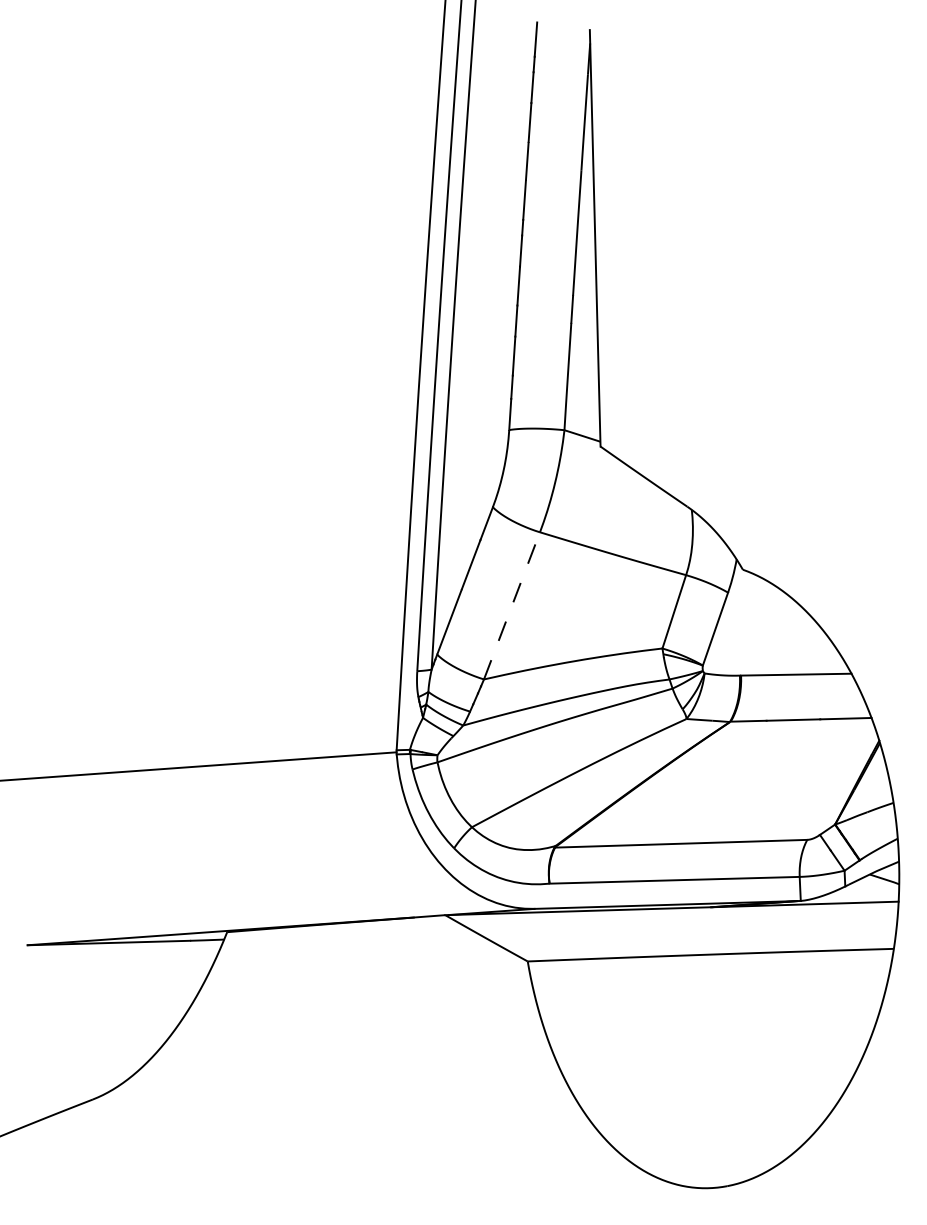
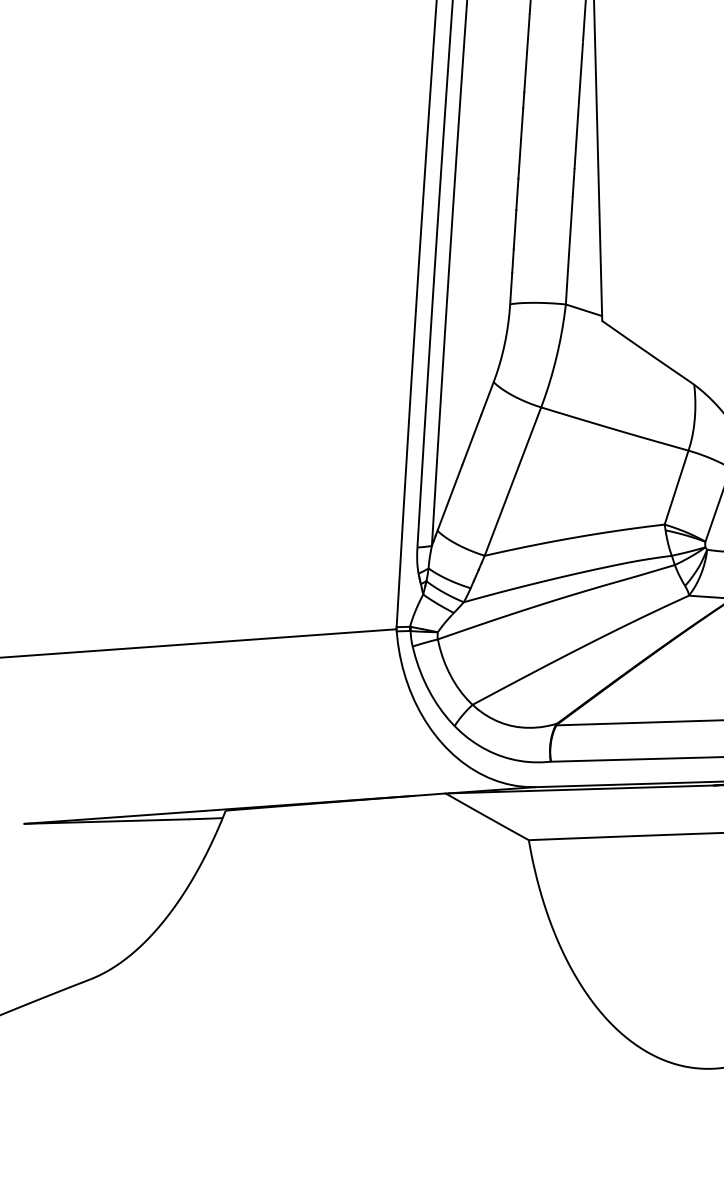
line: (512, 605) -> (513, 481), dashed -> solid

